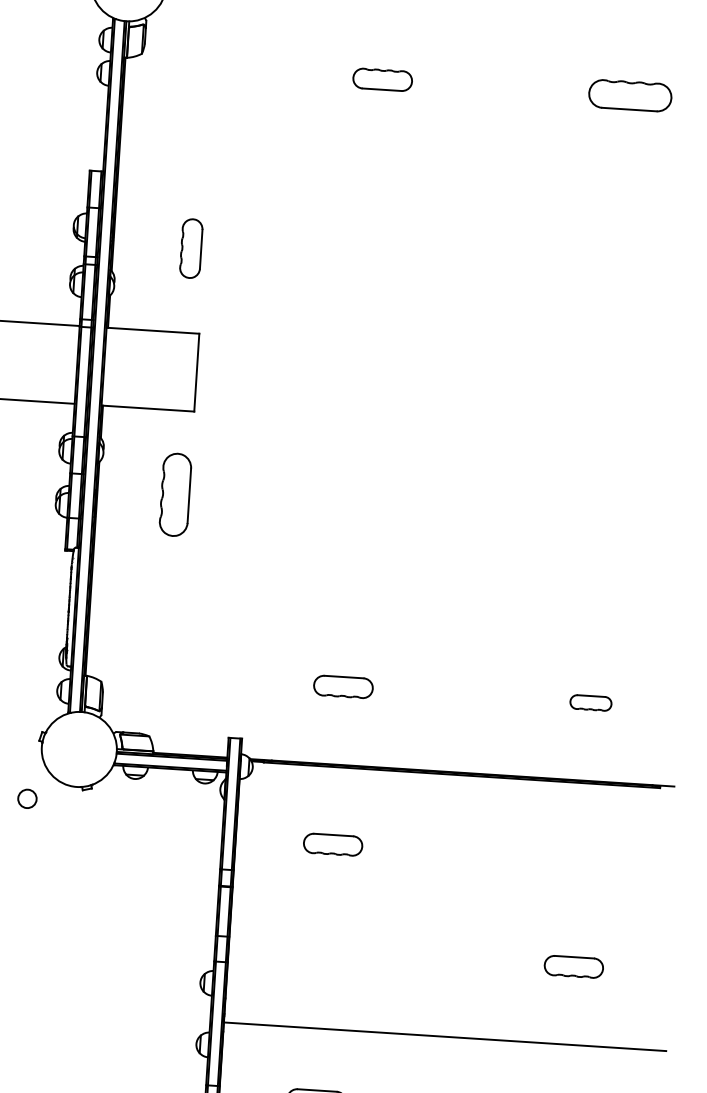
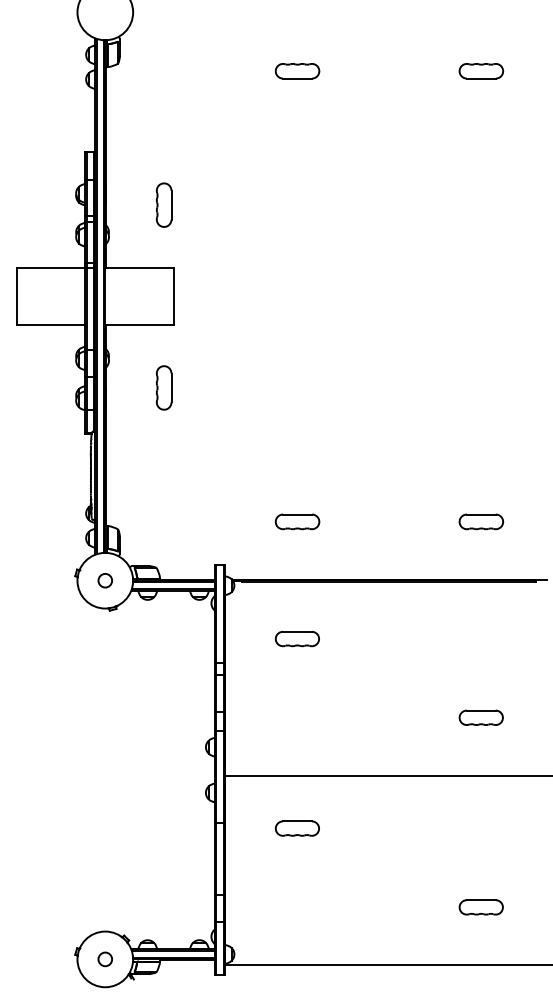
part: (630, 96) -> (481, 71), size x0.71
part: (174, 494) -> (163, 387), size x0.71
part: (589, 702) -> (480, 521), size x1.43
circle: (26, 798) -> (104, 580), moved

